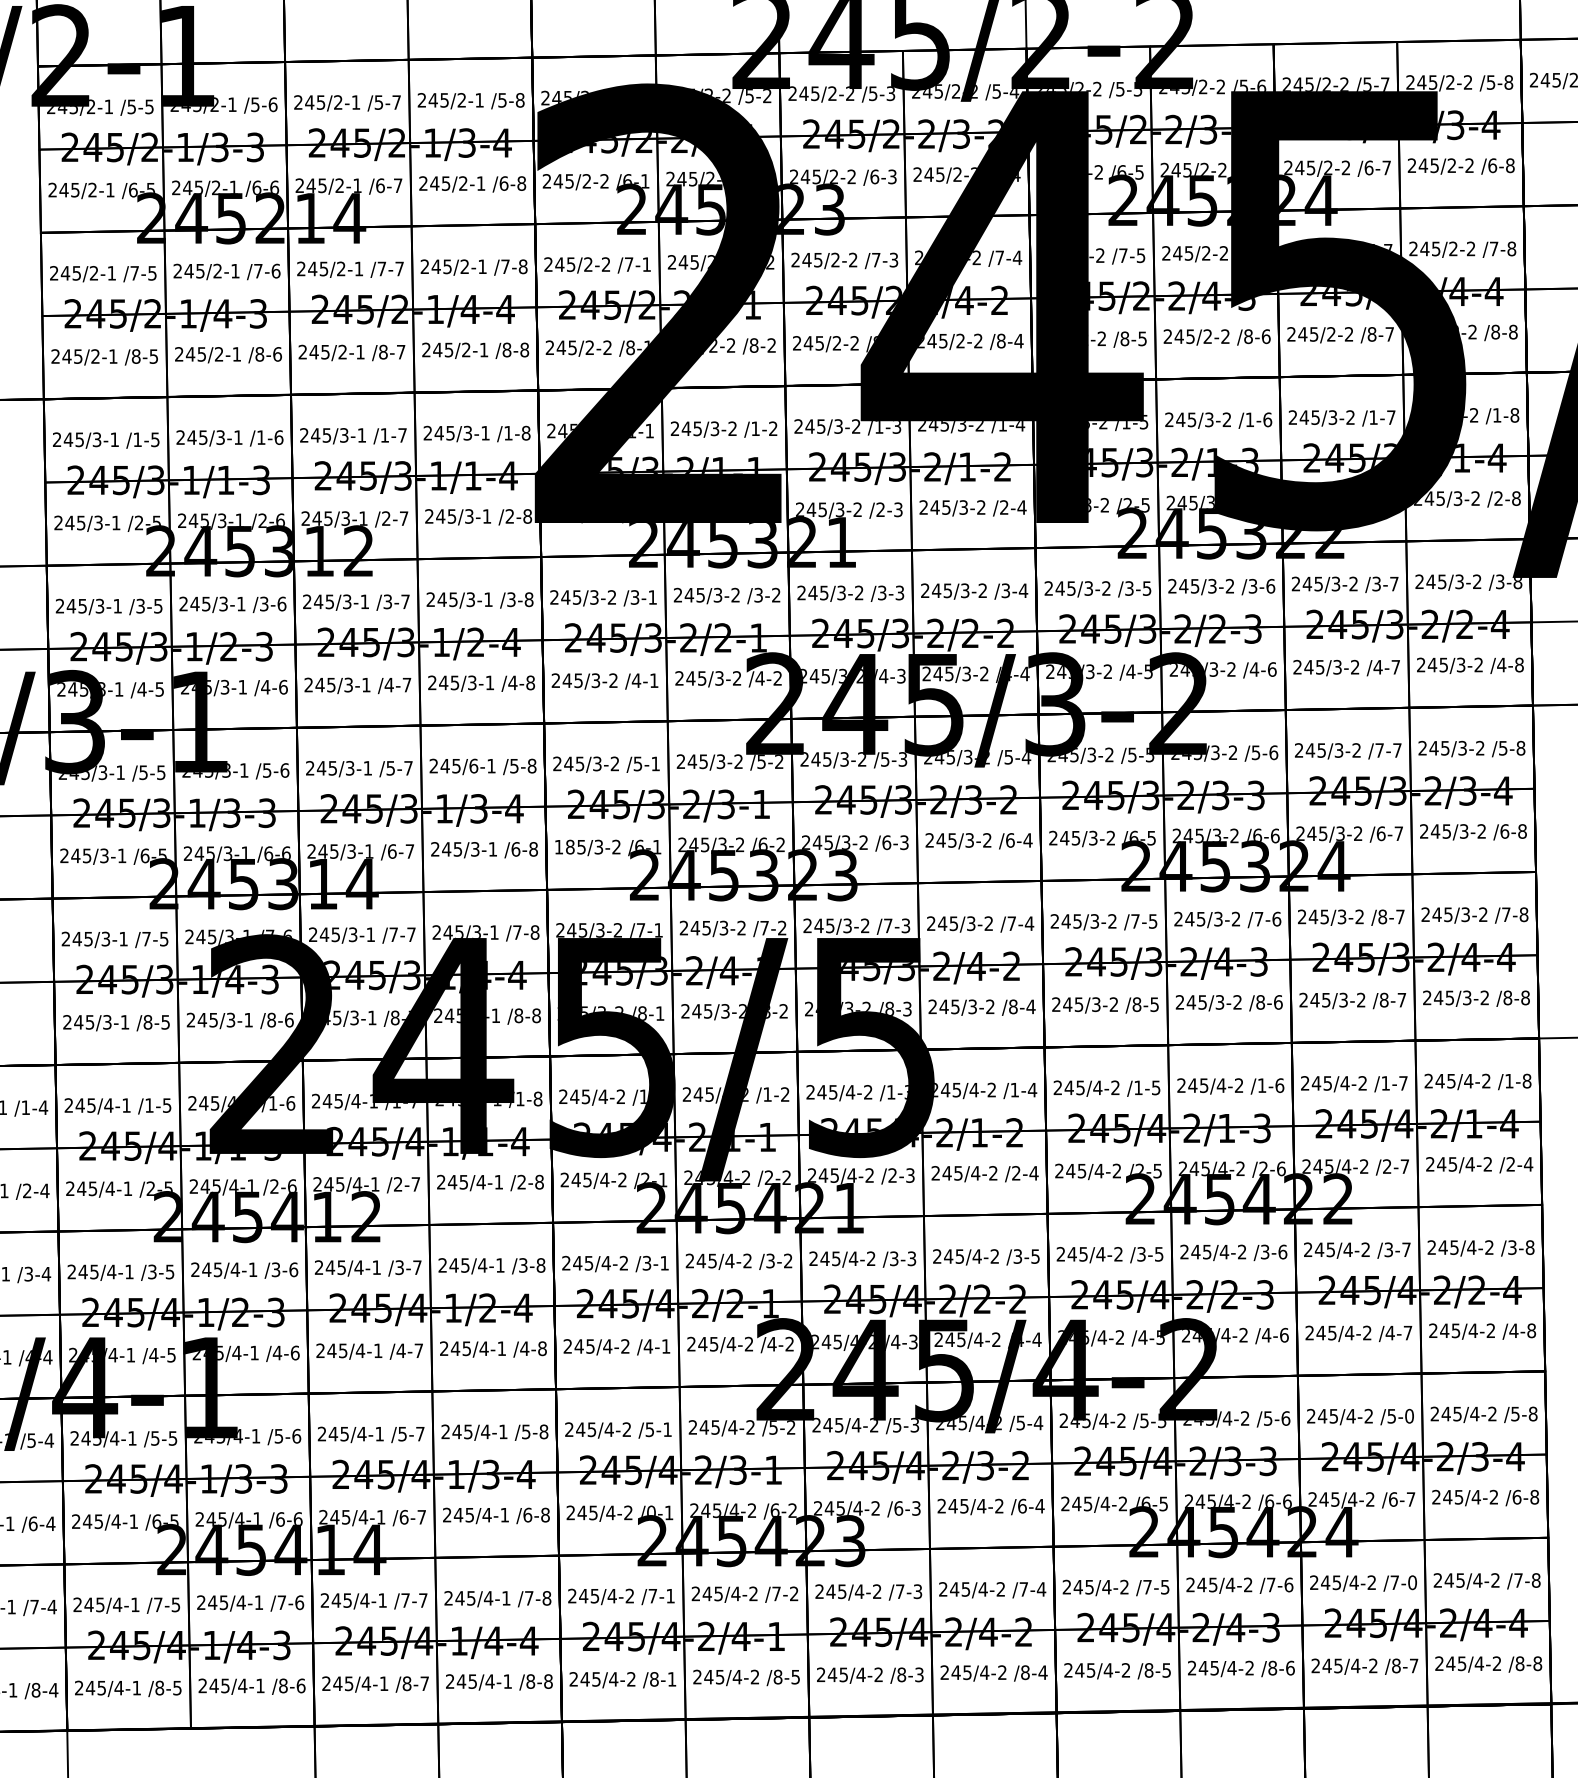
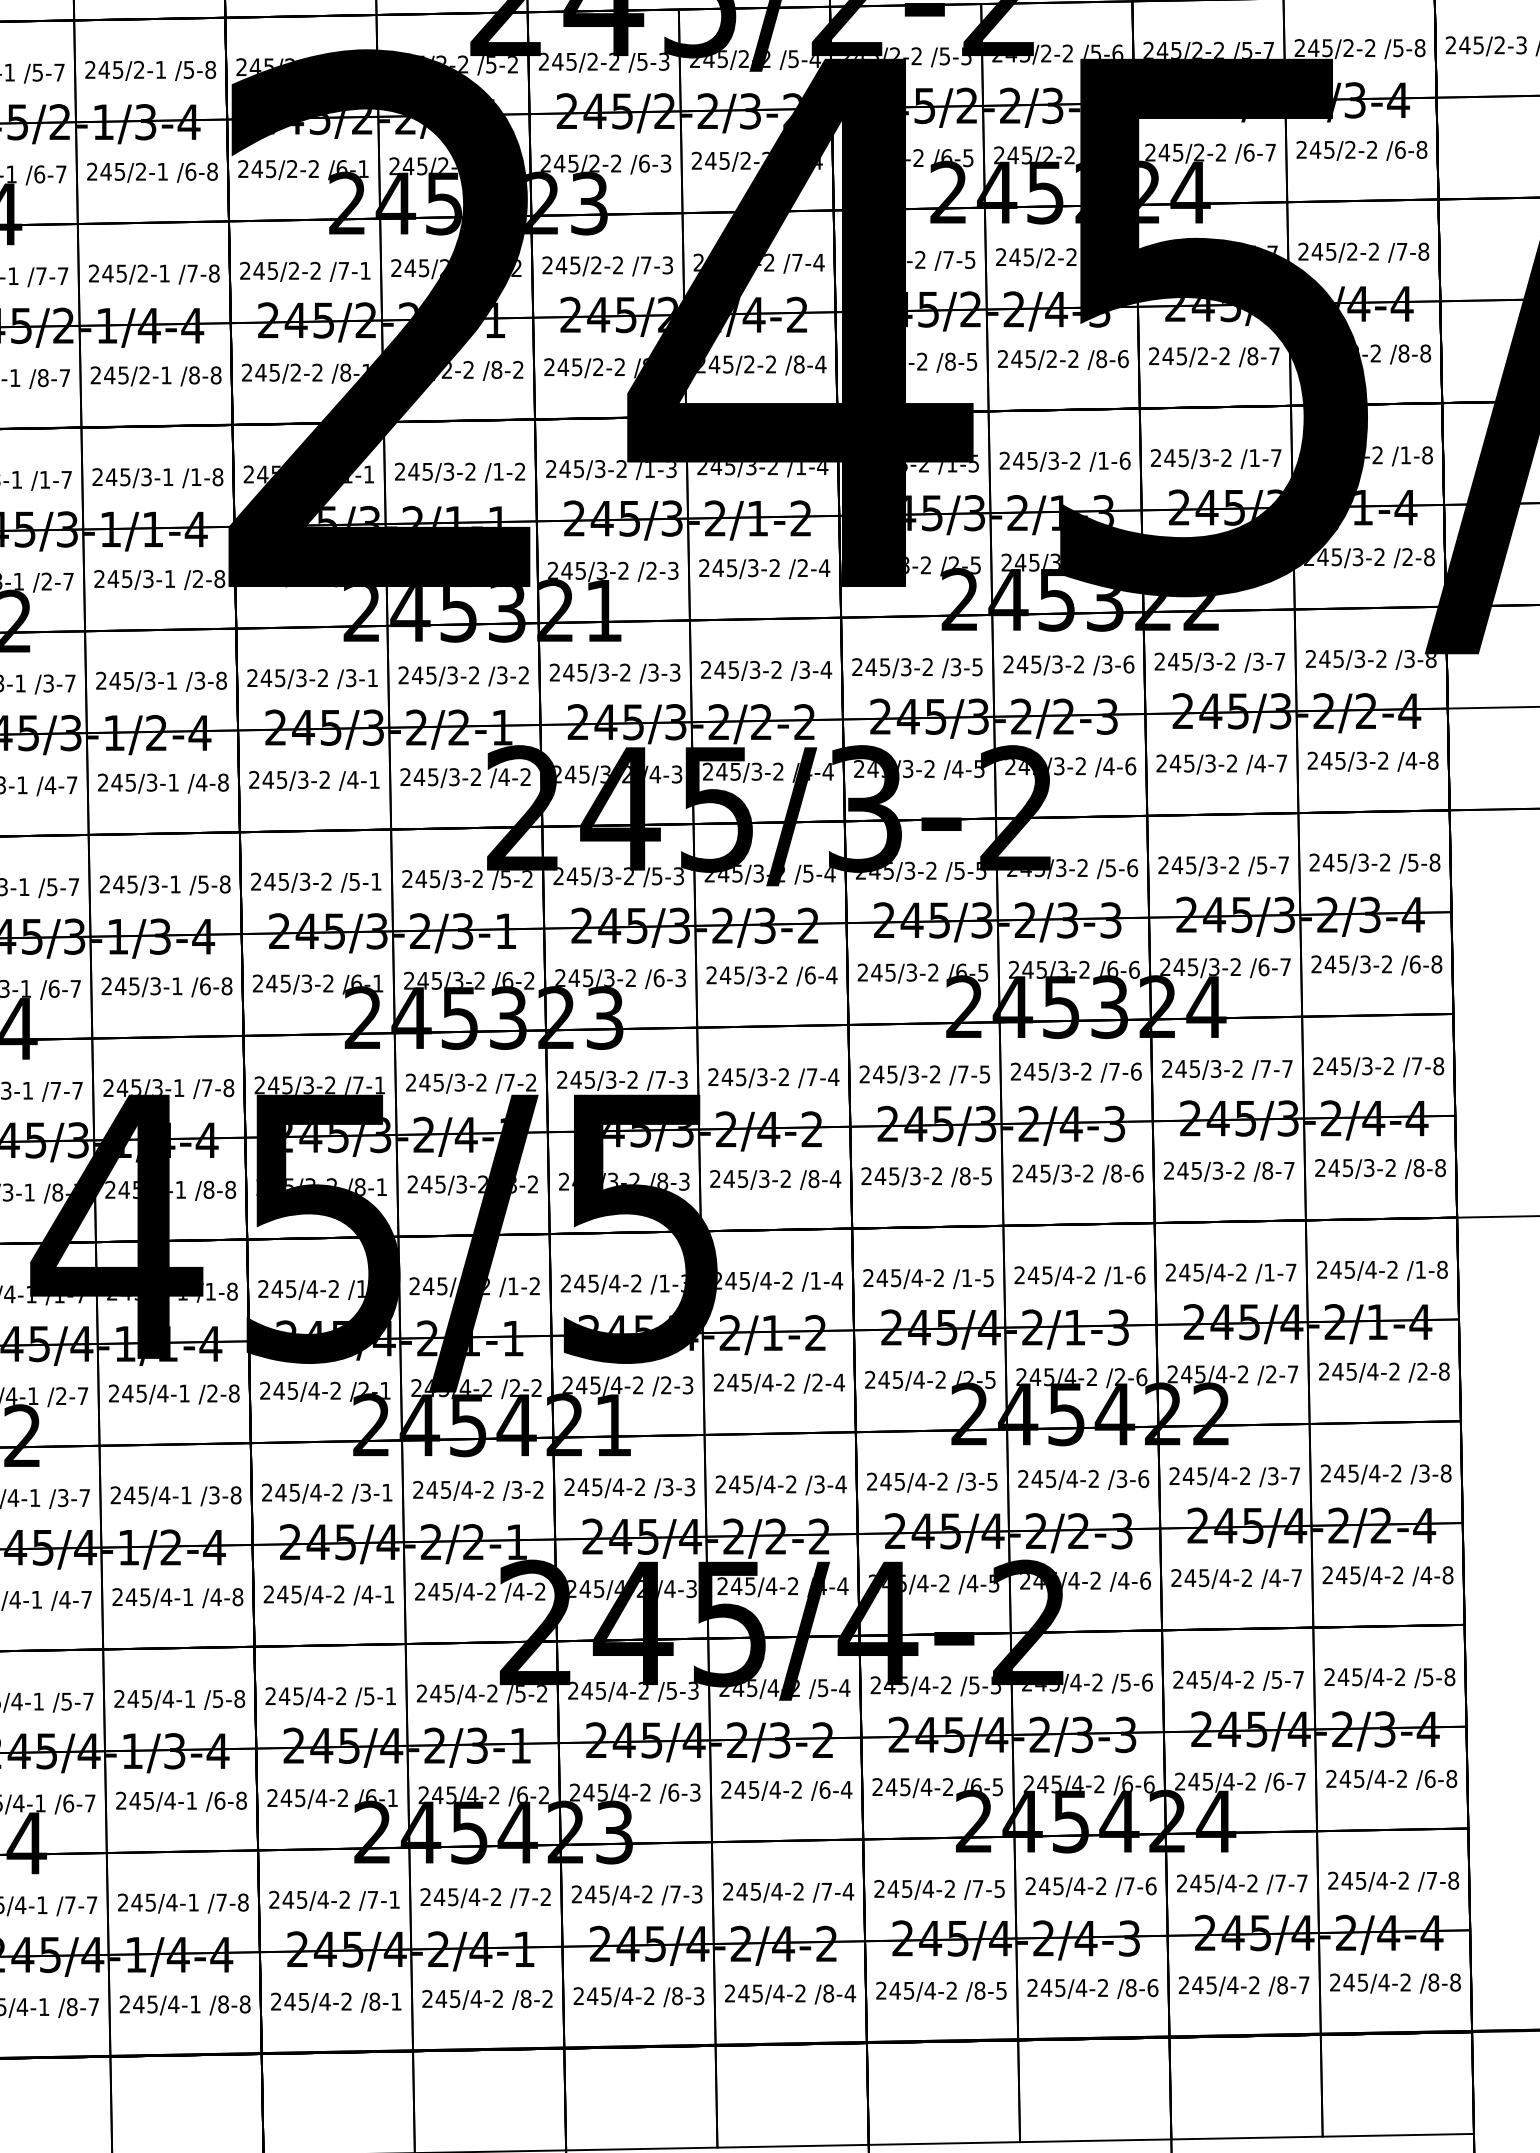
text: (1379, 750) -> (1261, 865), /7-7 -> /5-7
text: (473, 765) -> (153, 883), 245/6-1 -> 245/3-1
text: (564, 846) -> (264, 982), 185/3-2 -> 245/3-2
text: (1382, 916) -> (1265, 1068), /8-7 -> /7-7
text: (1528, 1164) -> (1444, 1371), /2-4 -> /2-8
text: (1035, 1256) -> (841, 1484), /3-5 -> /3-4
text: (1409, 1415) -> (1298, 1678), /5-0 -> /5-7
text: (651, 1510) -> (371, 1795), /0-1 -> /6-1
text: (1412, 1582) -> (1302, 1883), /7-0 -> /7-7
text: (795, 1676) -> (547, 1998), /8-5 -> /8-2

